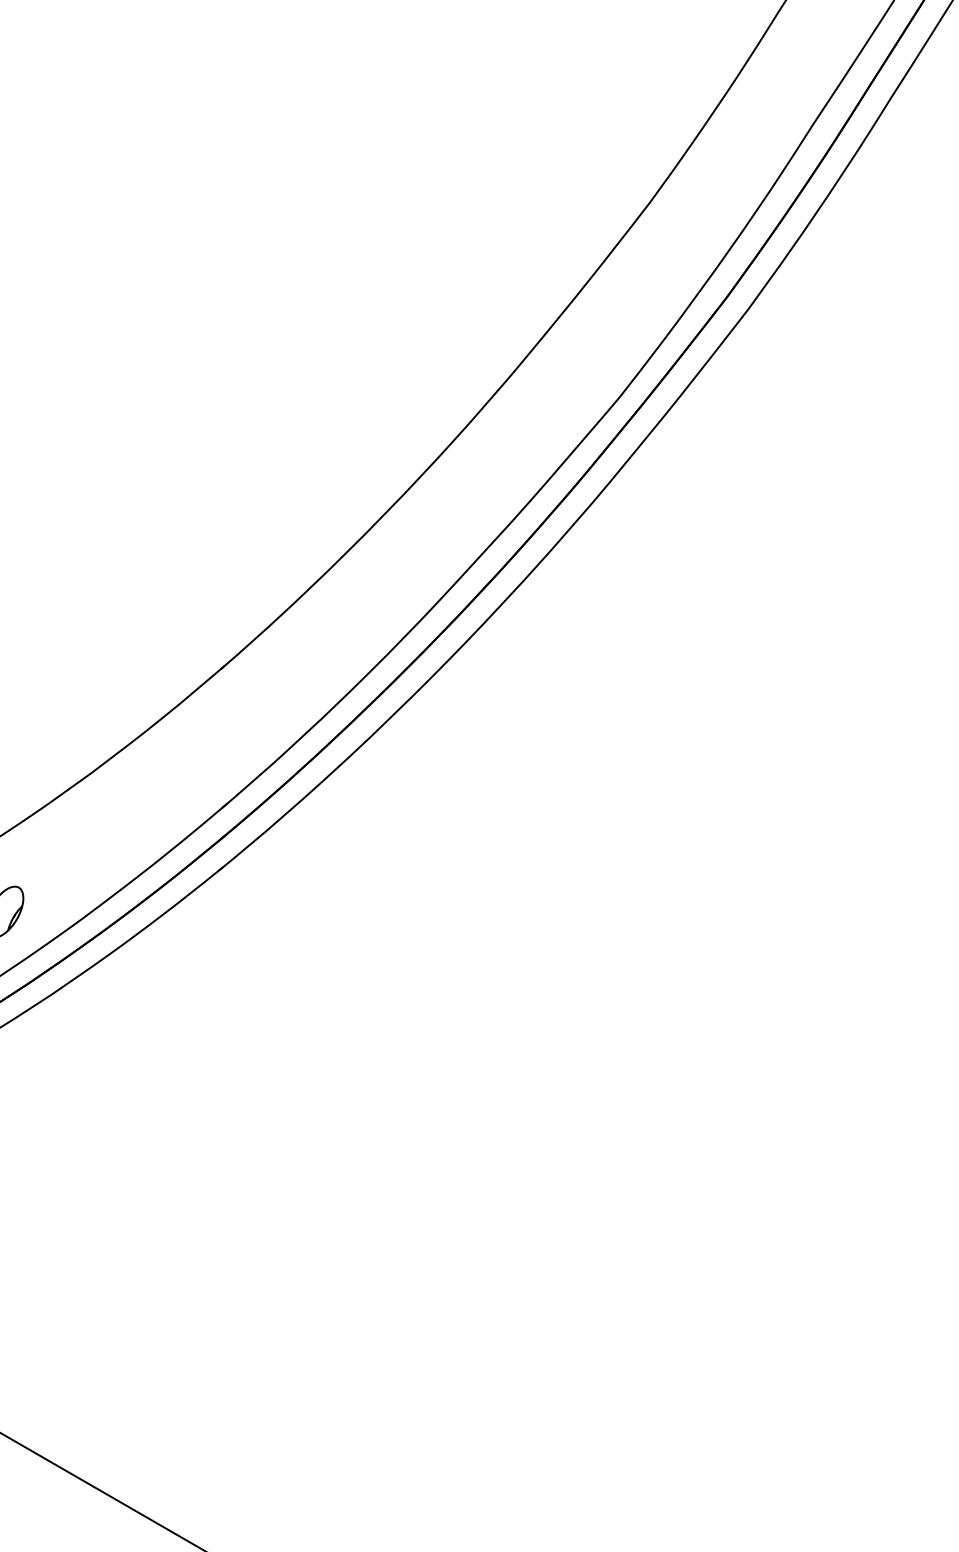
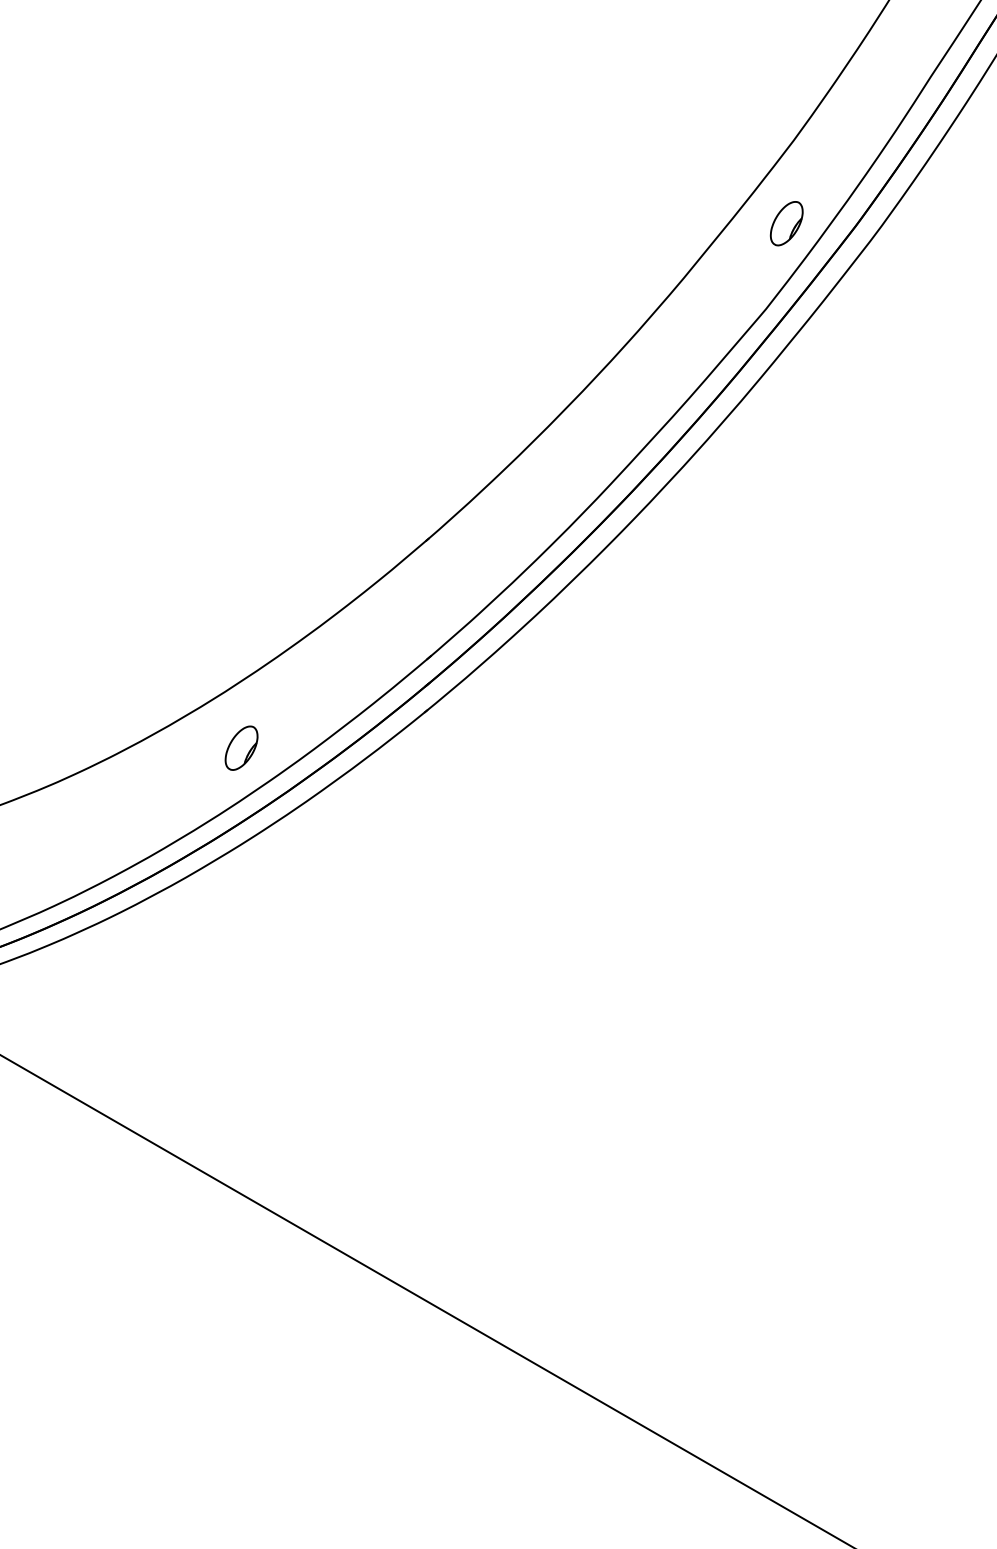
part: (643, 296) -> (786, 223), added

